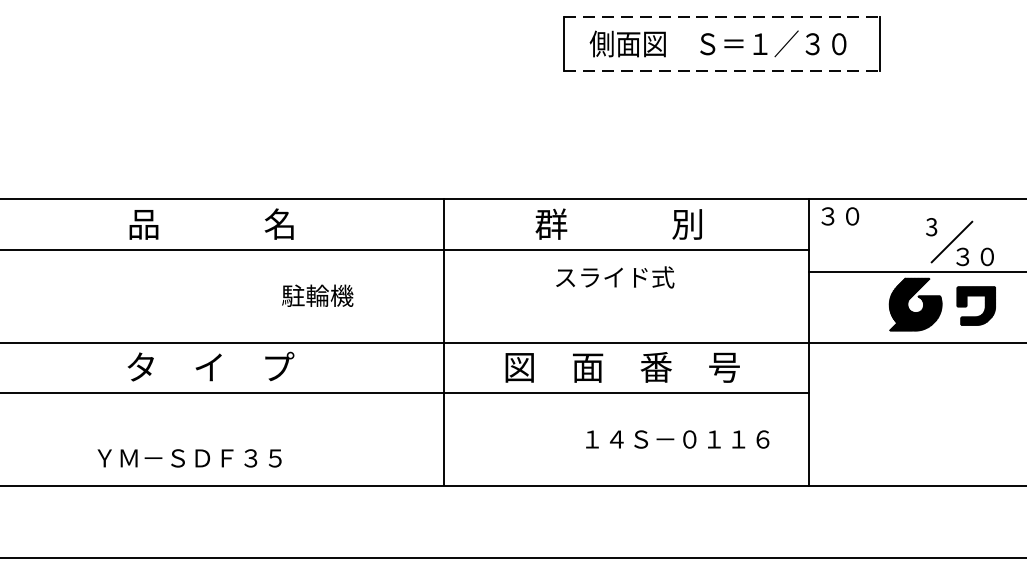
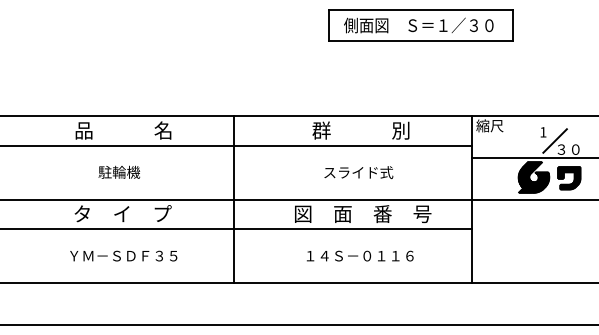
line: (722, 18) -> (421, 10), dashed -> solid
line: (722, 71) -> (421, 41), dashed -> solid
text: (839, 215) -> (489, 125), ３０ -> 縮尺
text: (932, 227) -> (543, 132), 3 -> 1
text: (614, 277) -> (358, 172), moved
text: (317, 294) -> (119, 171), moved
line: (444, 340) -> (234, 198), moved
text: (678, 438) -> (360, 255), moved
text: (189, 457) -> (123, 255), moved

